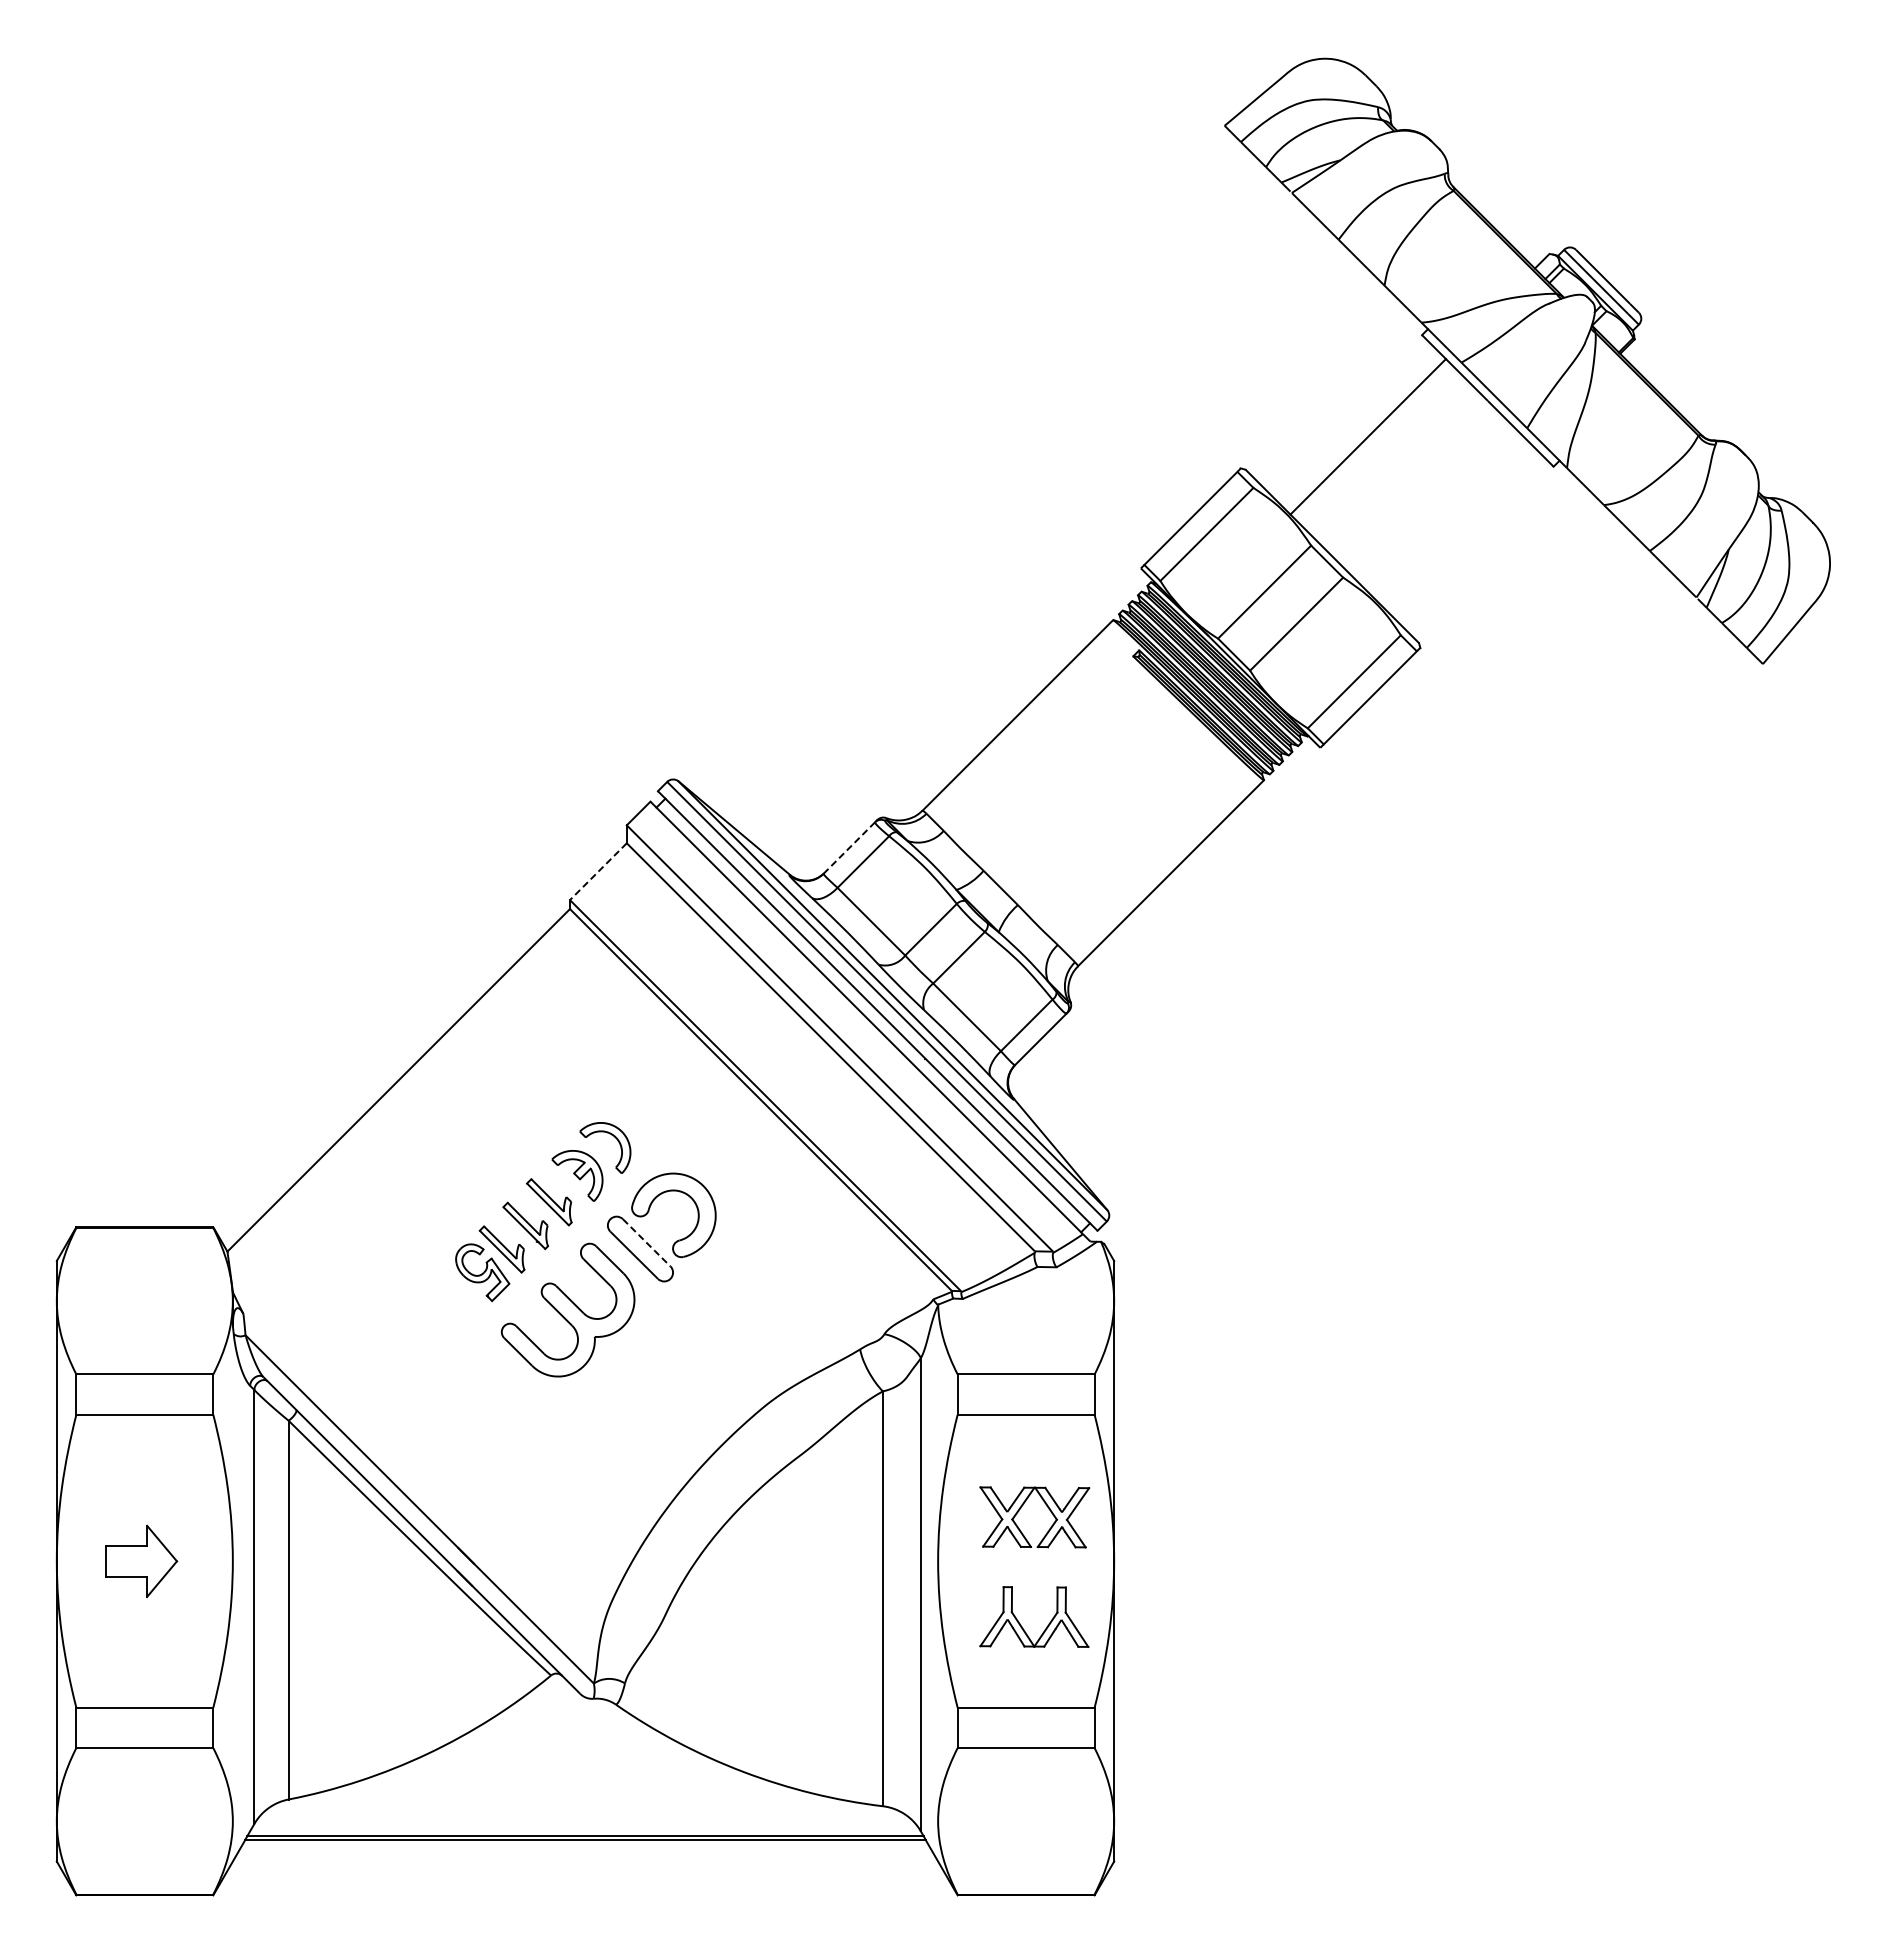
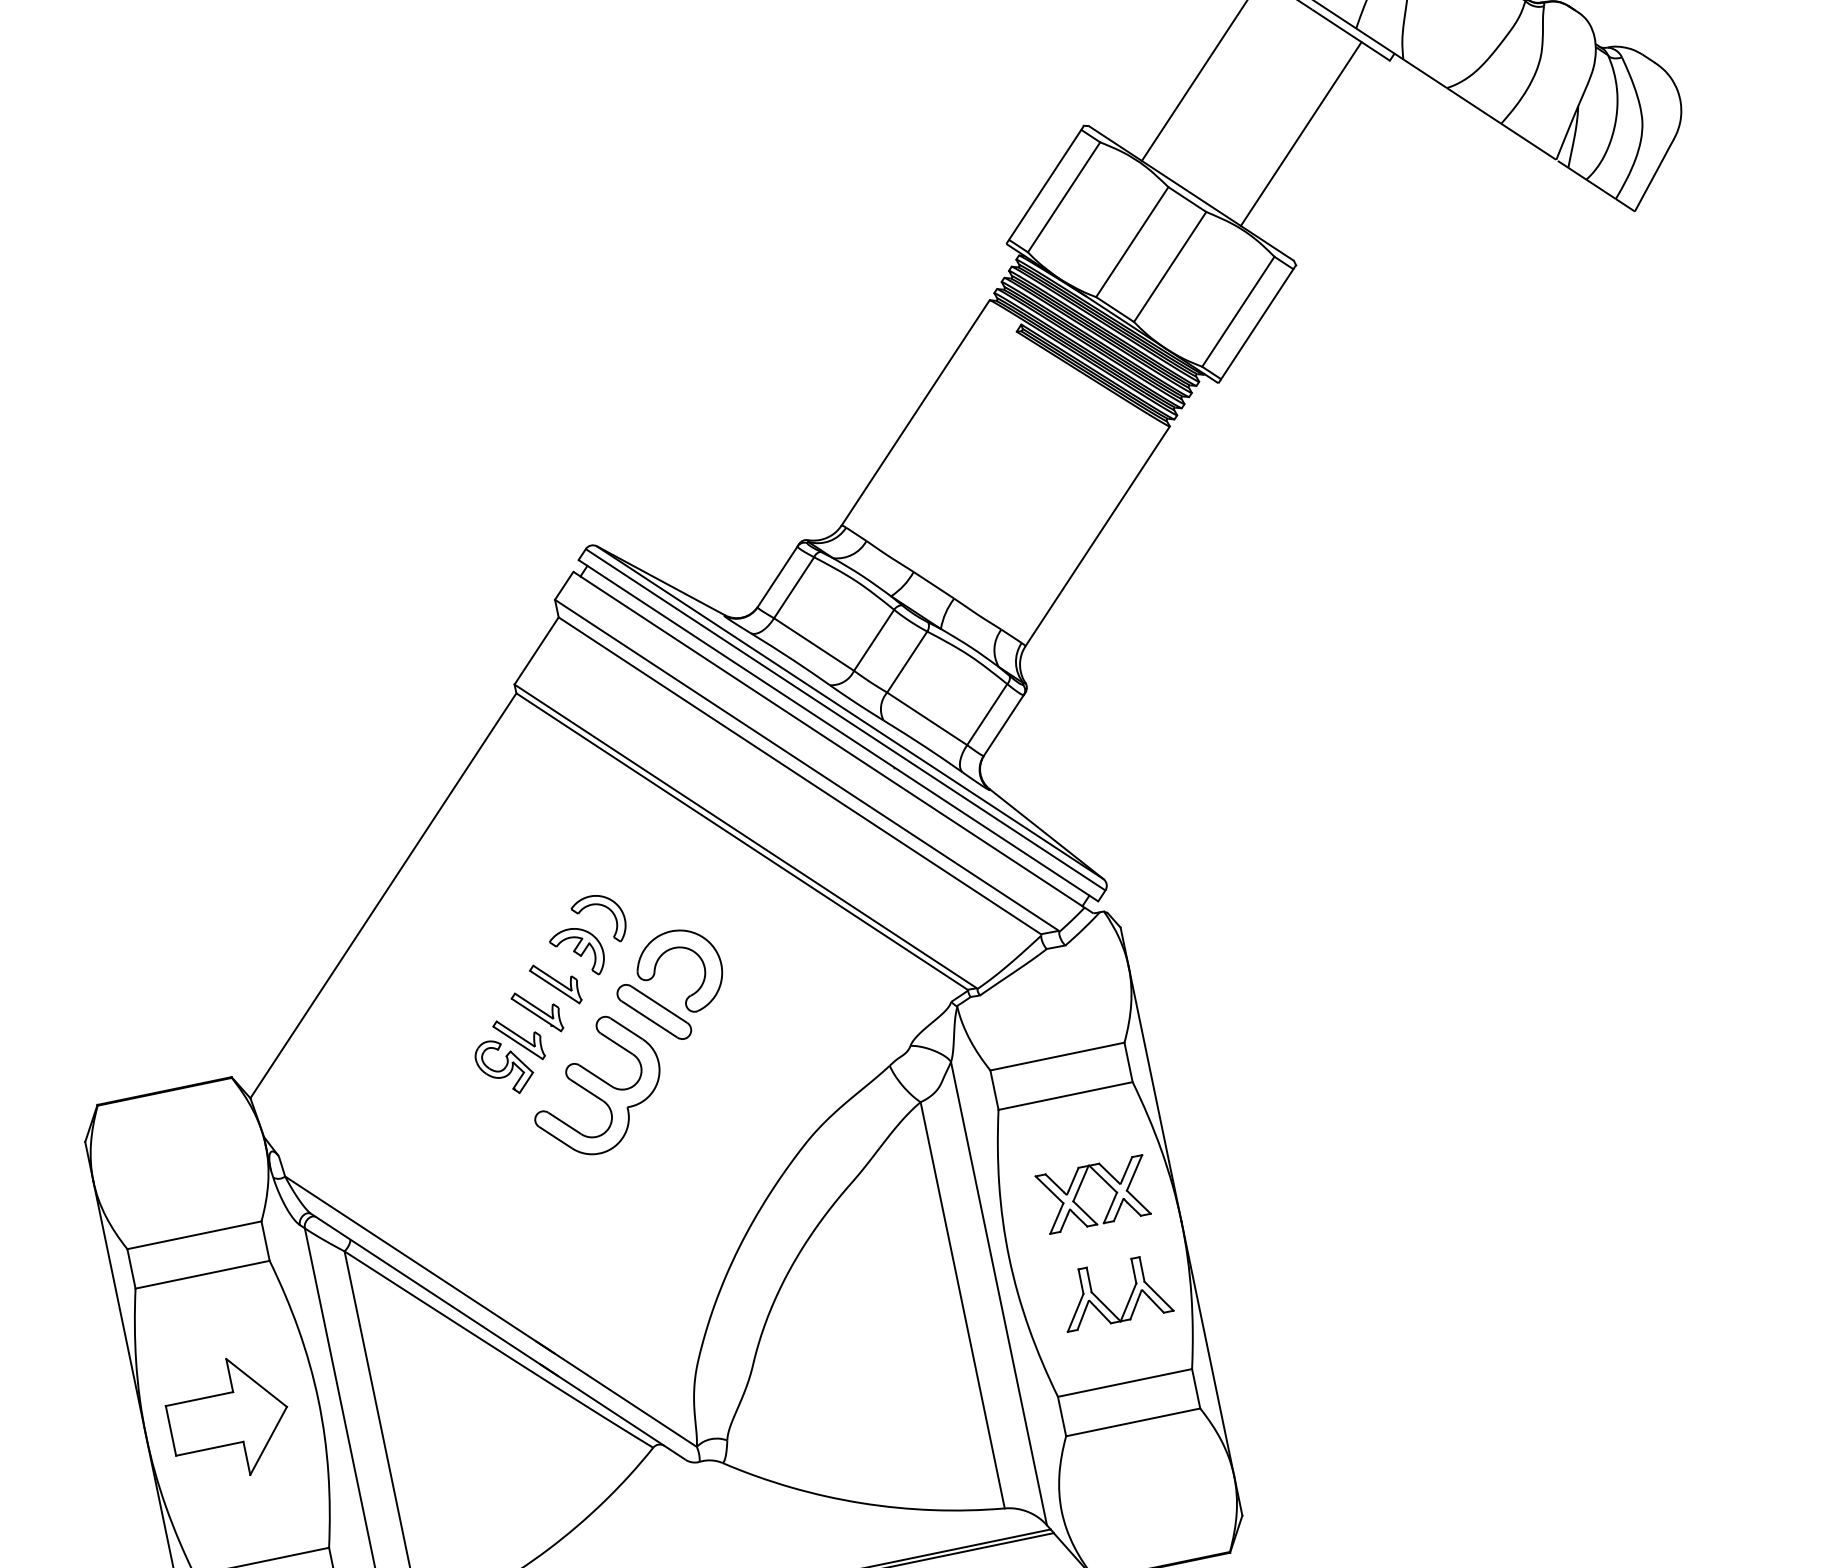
line: (1451, 520) -> (1300, 134), added
line: (849, 848) -> (777, 577), dashed -> solid
line: (598, 872) -> (536, 651), dashed -> solid
line: (647, 1243) -> (660, 1005), dashed -> solid
part: (141, 1561) -> (229, 1419), size x1.67

